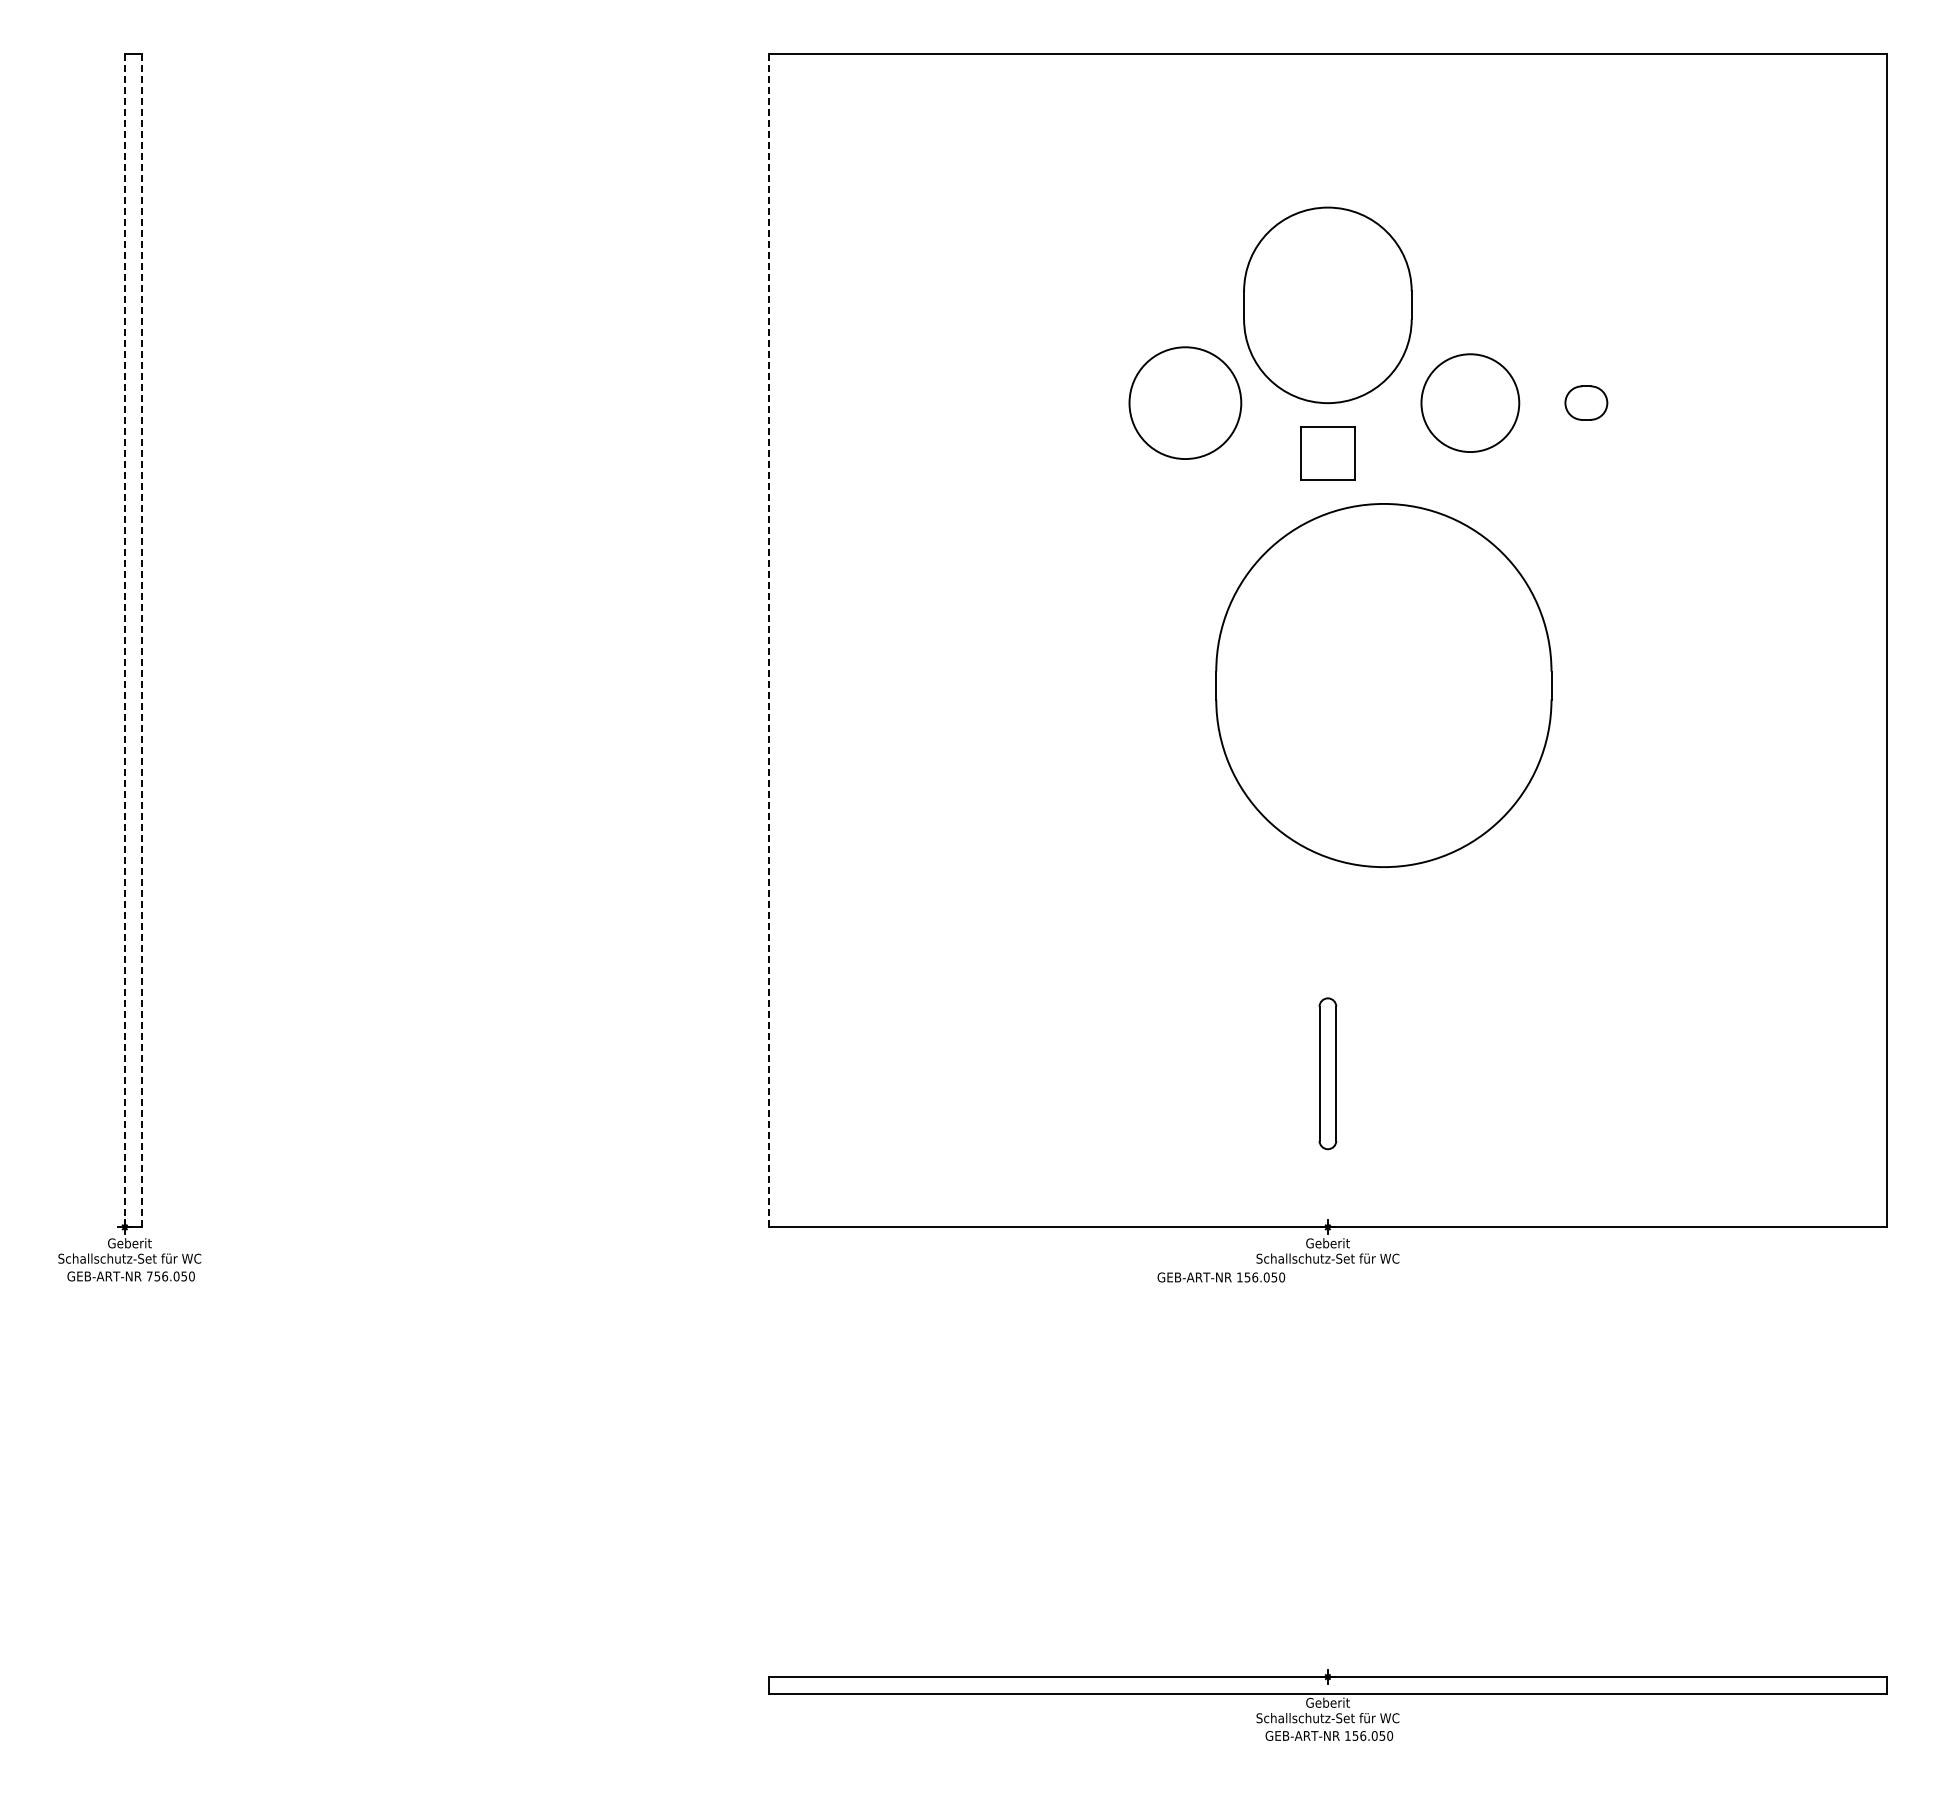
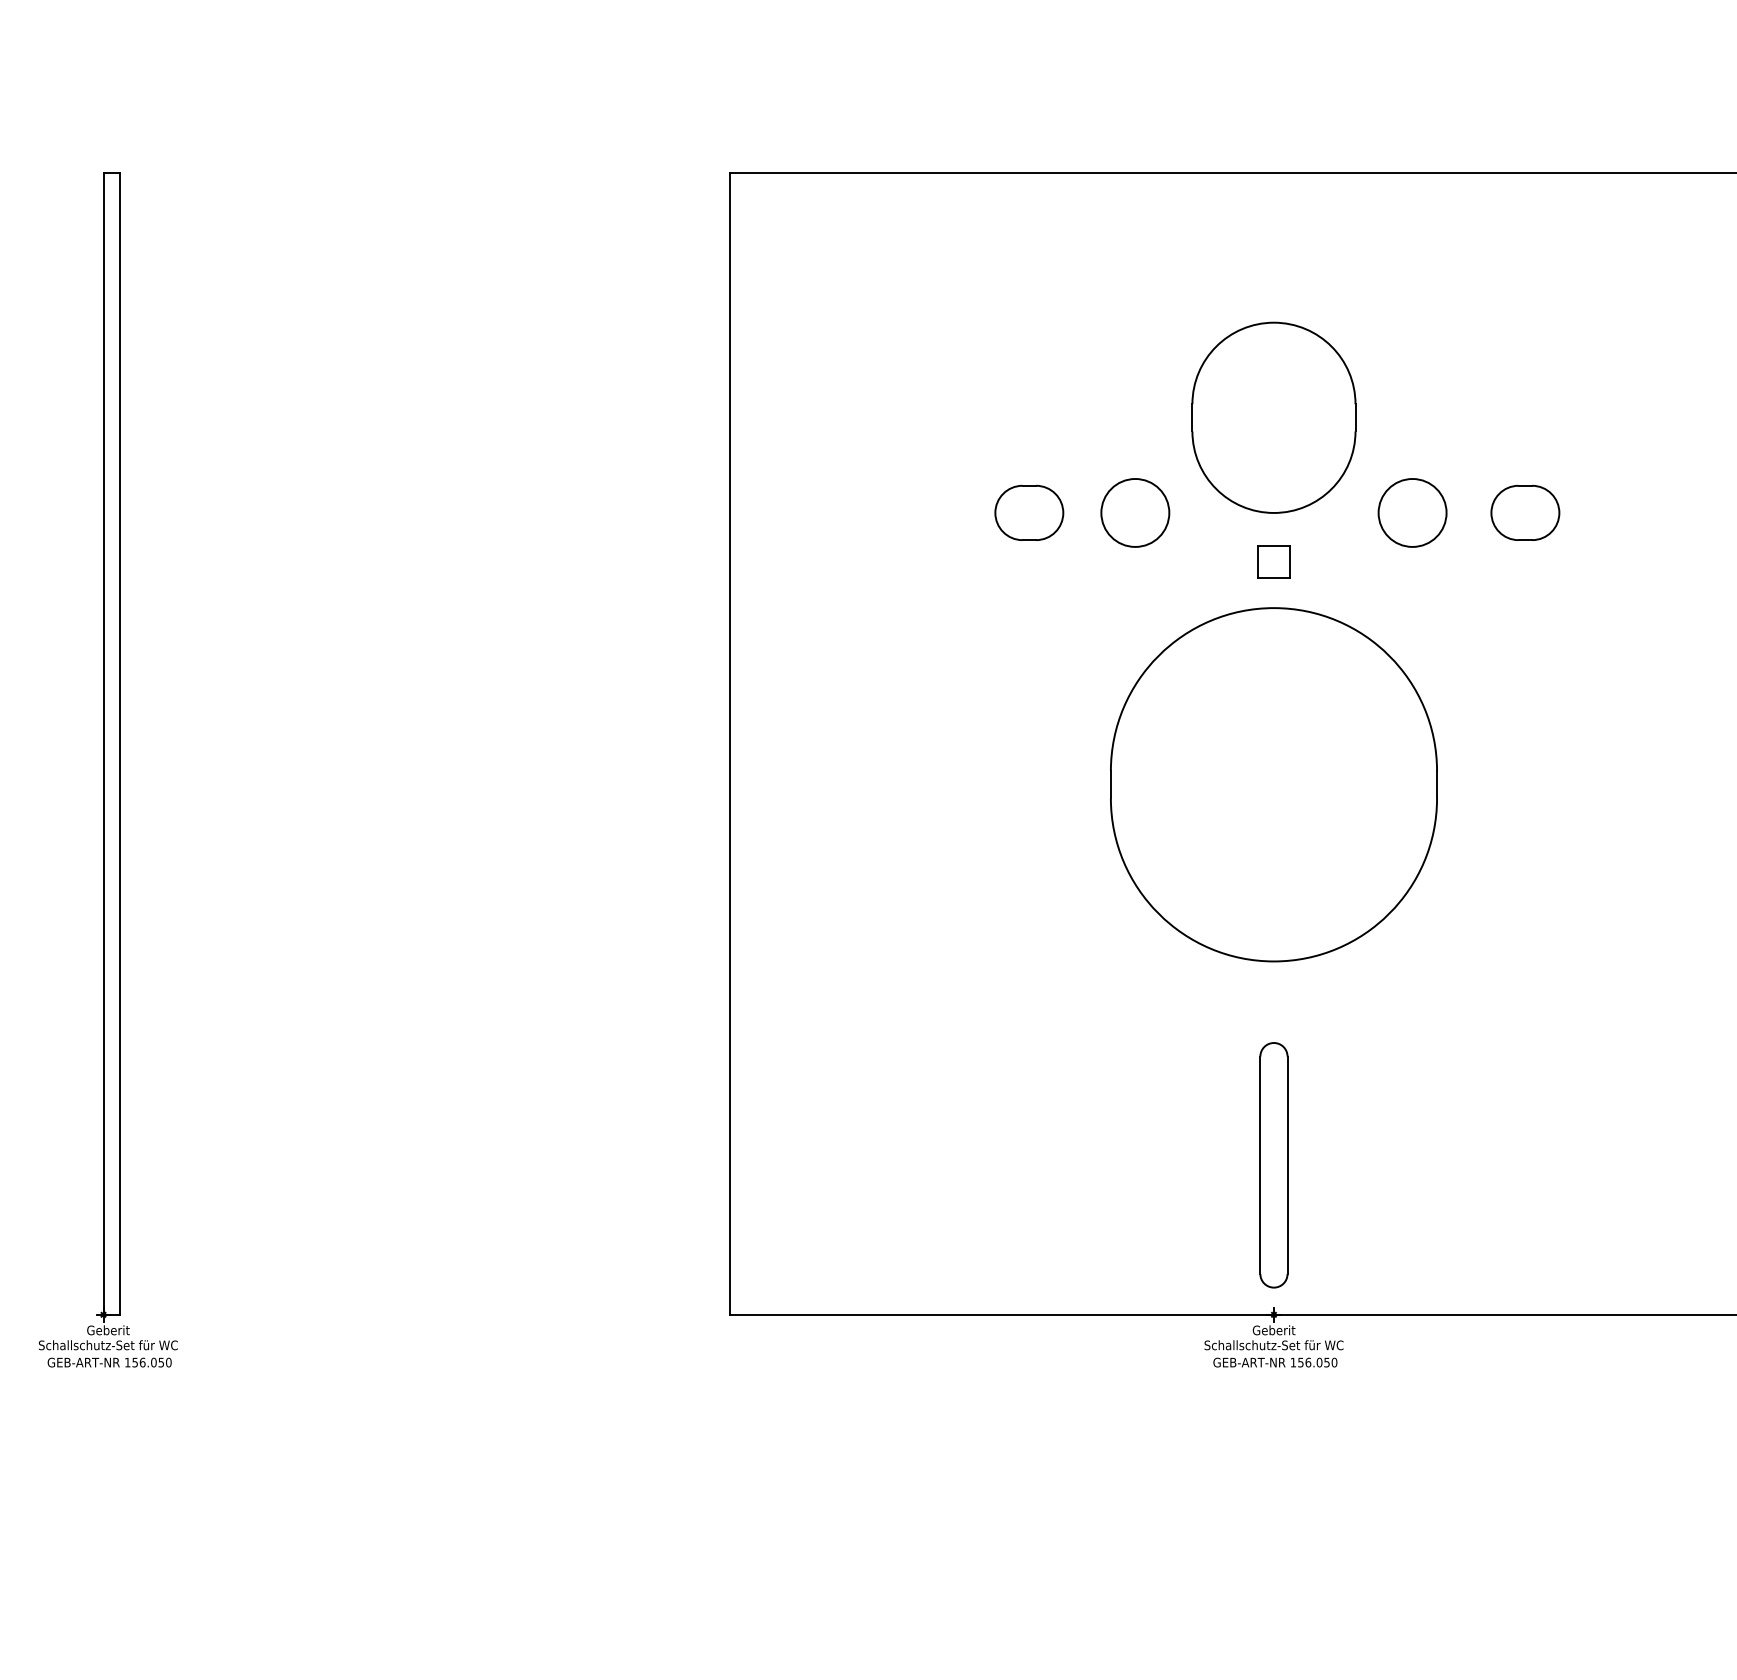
part: (1076, 402) -> (1029, 512), added
part: (1586, 402) -> (1525, 512), size x1.67
circle: (1185, 403) -> (1135, 513), size x0.62
circle: (1470, 403) -> (1412, 513), size x0.71
part: (1327, 453) -> (1273, 561), size x0.62
line: (124, 640) -> (103, 743), dashed -> solid
line: (141, 640) -> (119, 743), dashed -> solid
line: (769, 640) -> (730, 743), dashed -> solid
part: (1383, 685) -> (1273, 784), moved
part: (1327, 1073) -> (1273, 1165), size x1.67
text: (149, 1276) -> (127, 1362), 756.050 -> 156.050
text: (1221, 1277) -> (1275, 1362), moved

